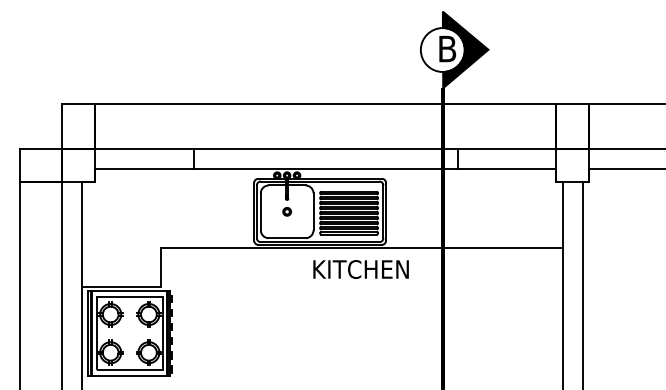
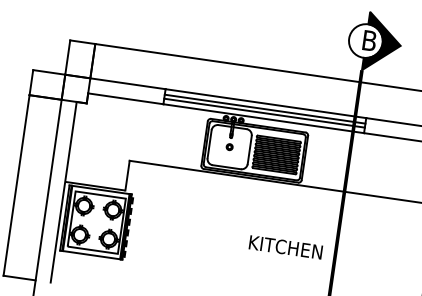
line: (325, 156) -> (264, 109), added
line: (325, 161) -> (264, 113), added
text: (360, 269) -> (285, 247), moved

